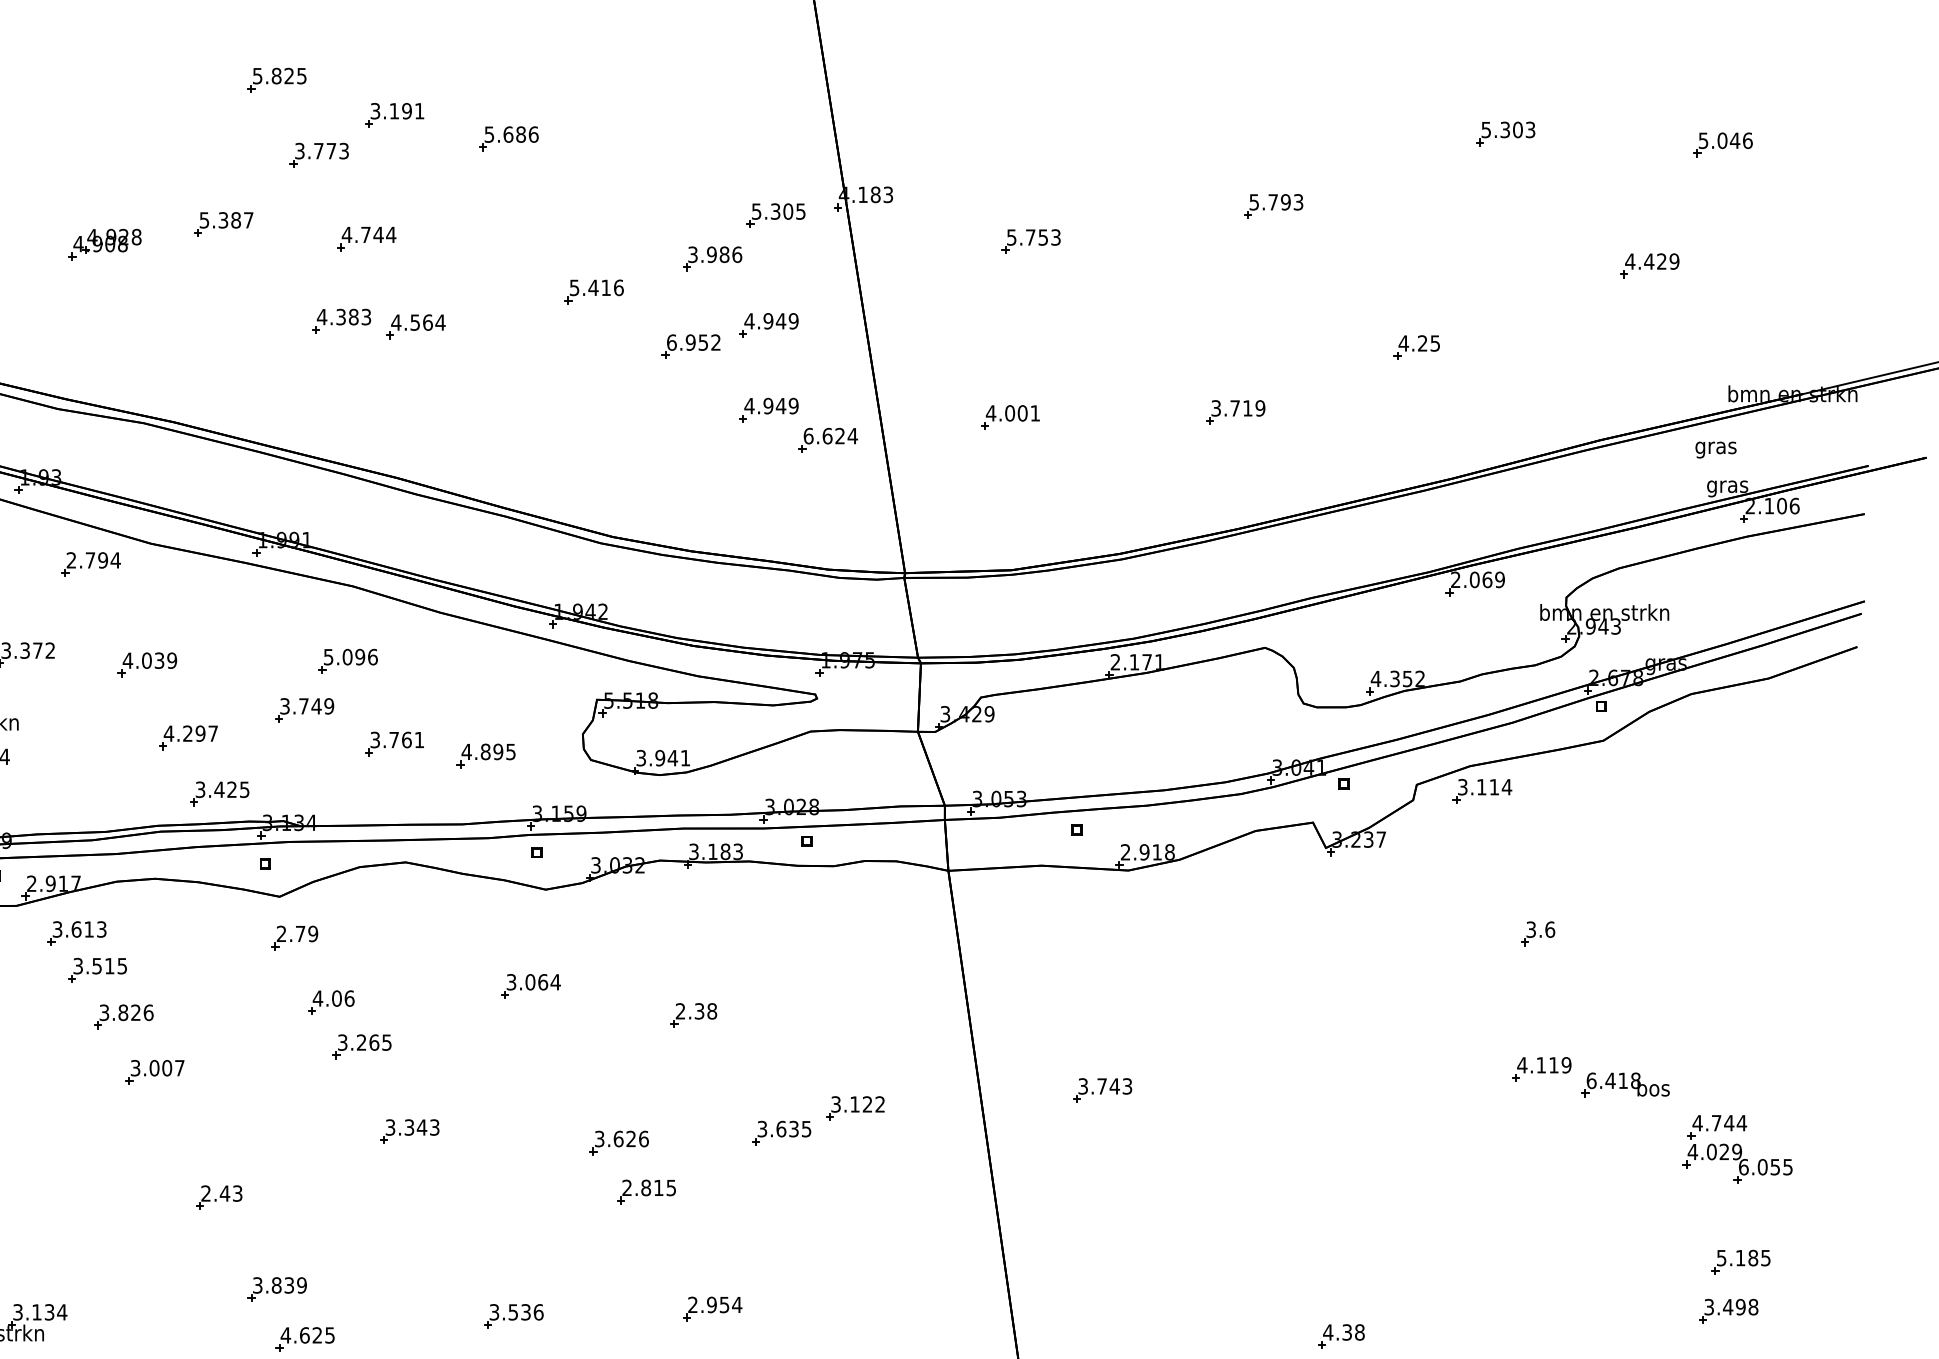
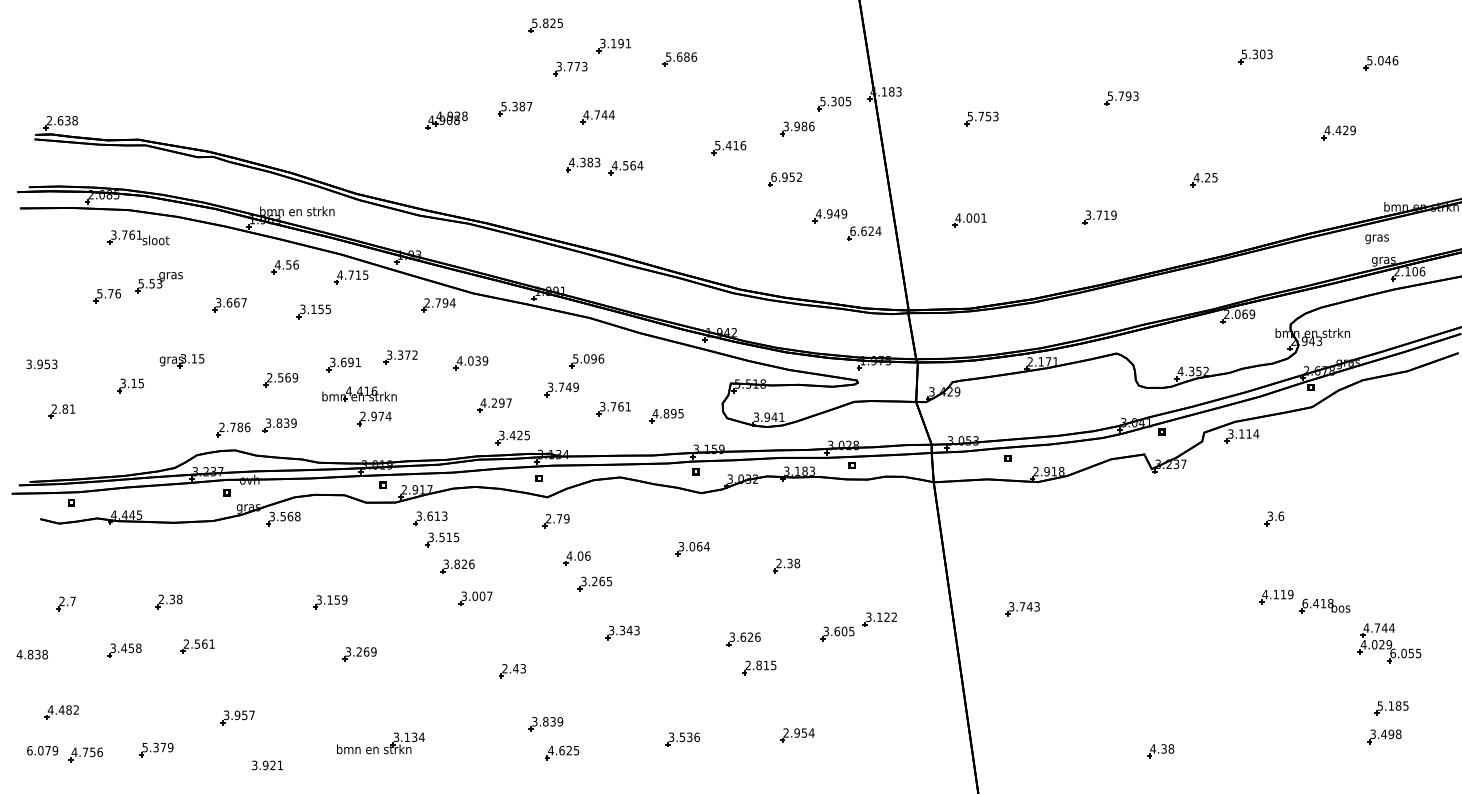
part: (767, 325) -> (829, 167), removed
text: (793, 1129) -> (844, 631), 3.635 -> 3.605

